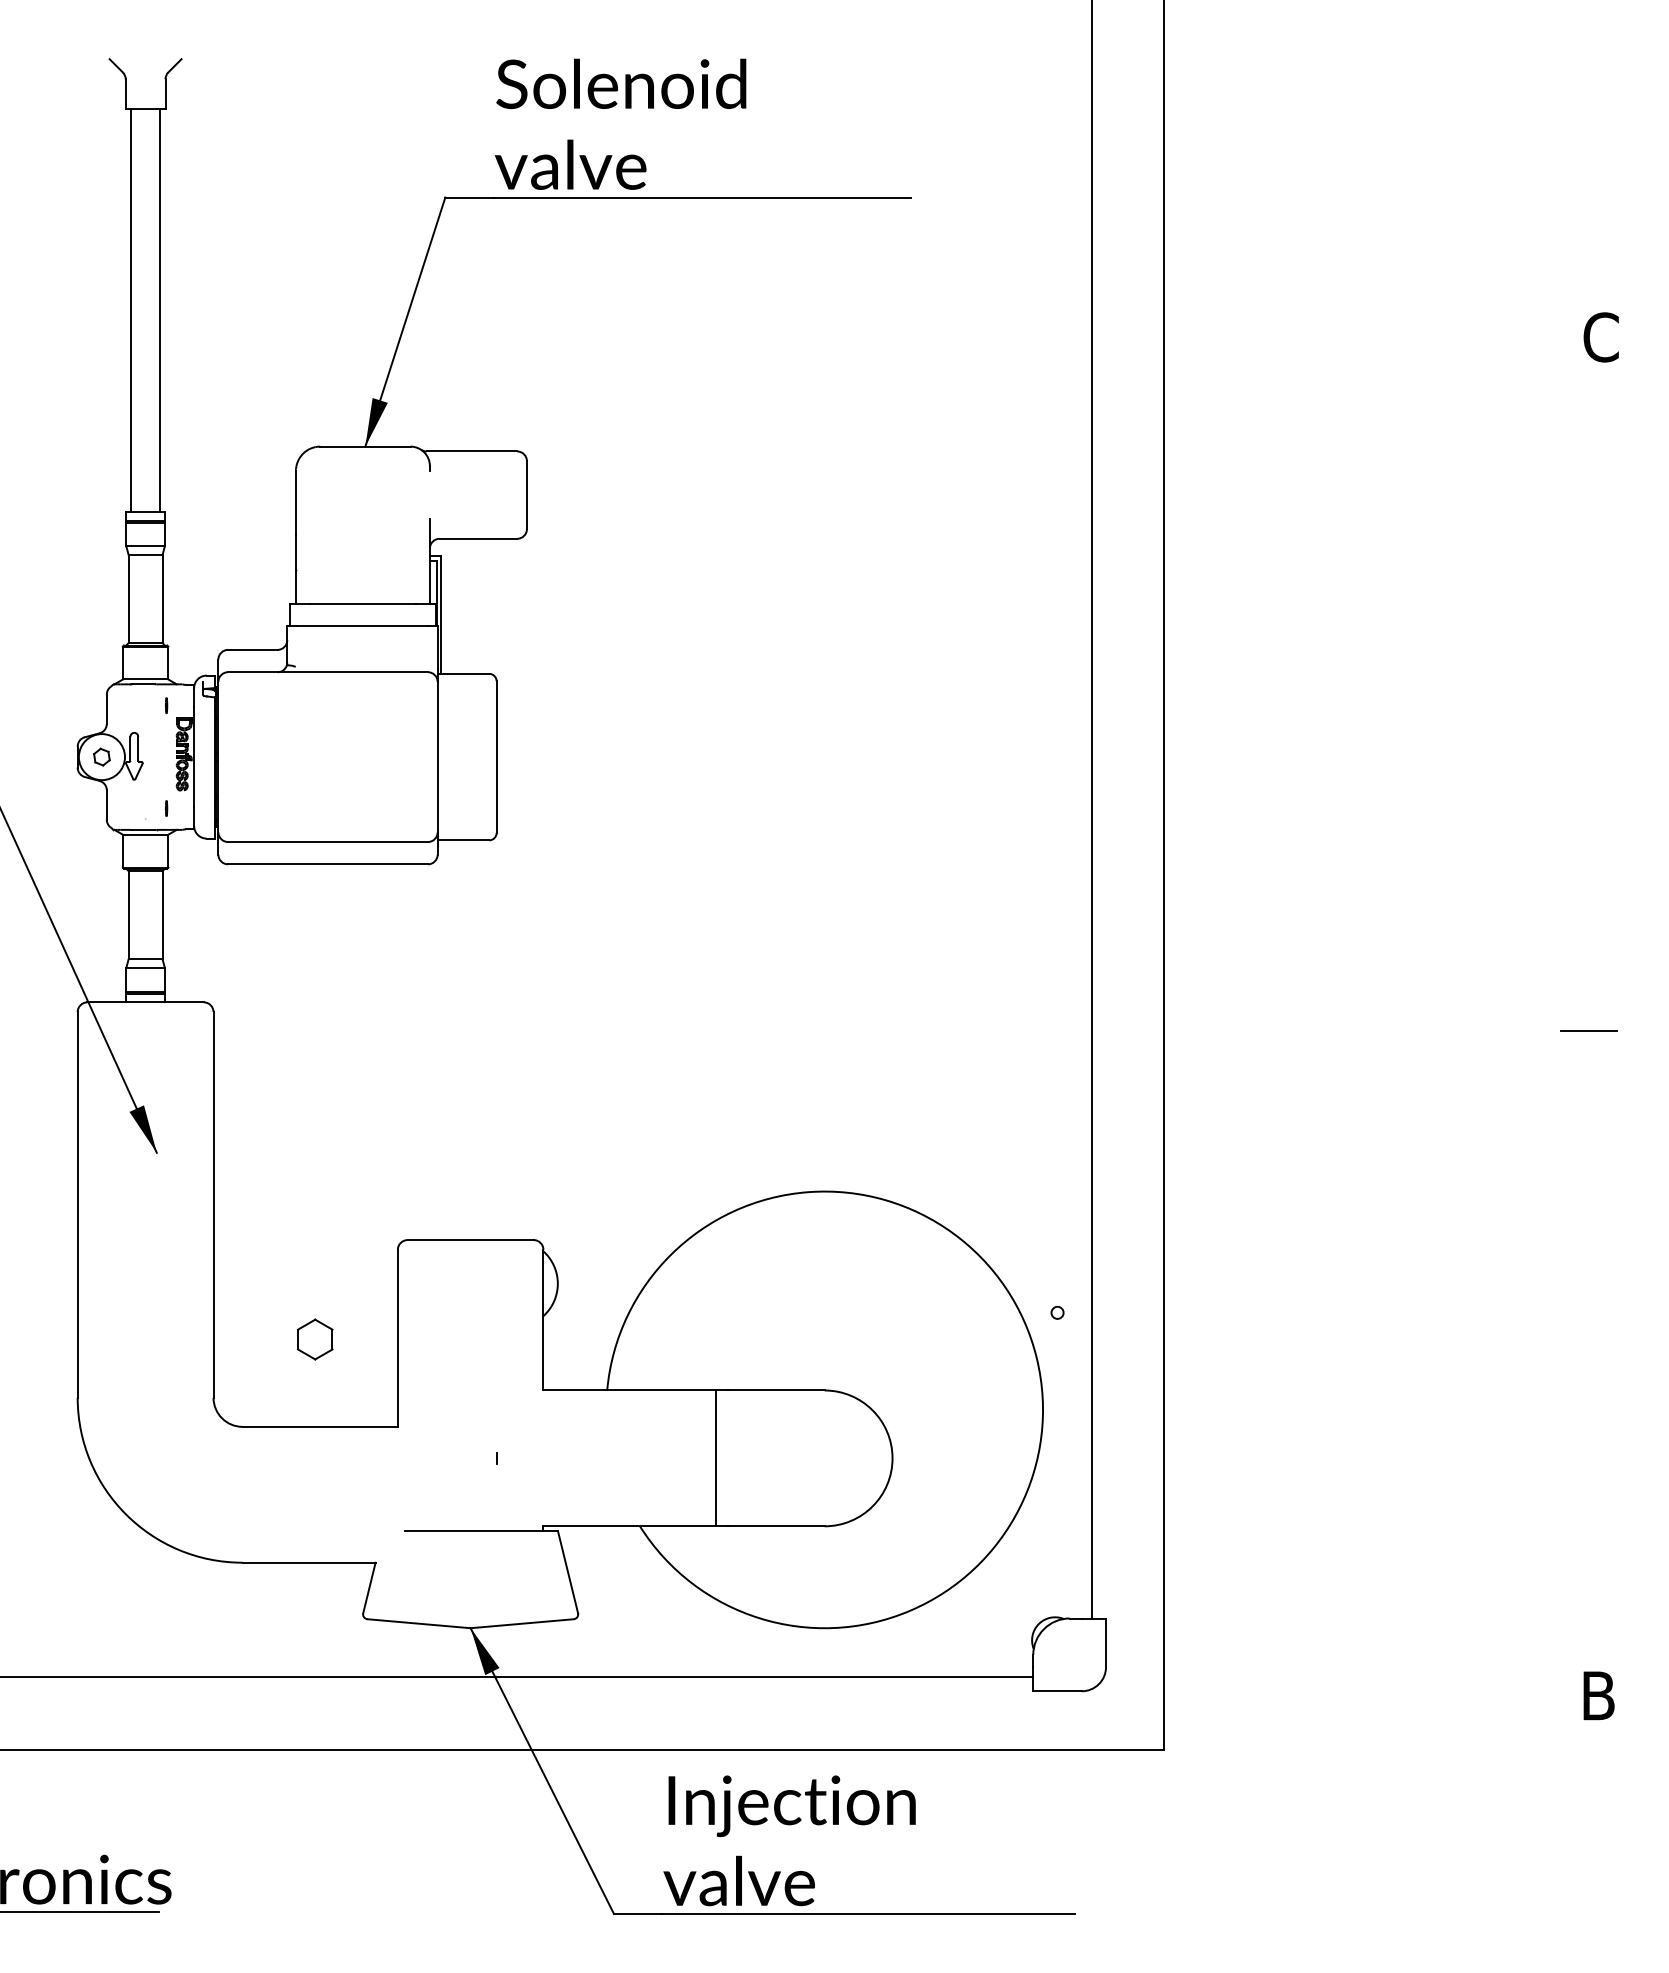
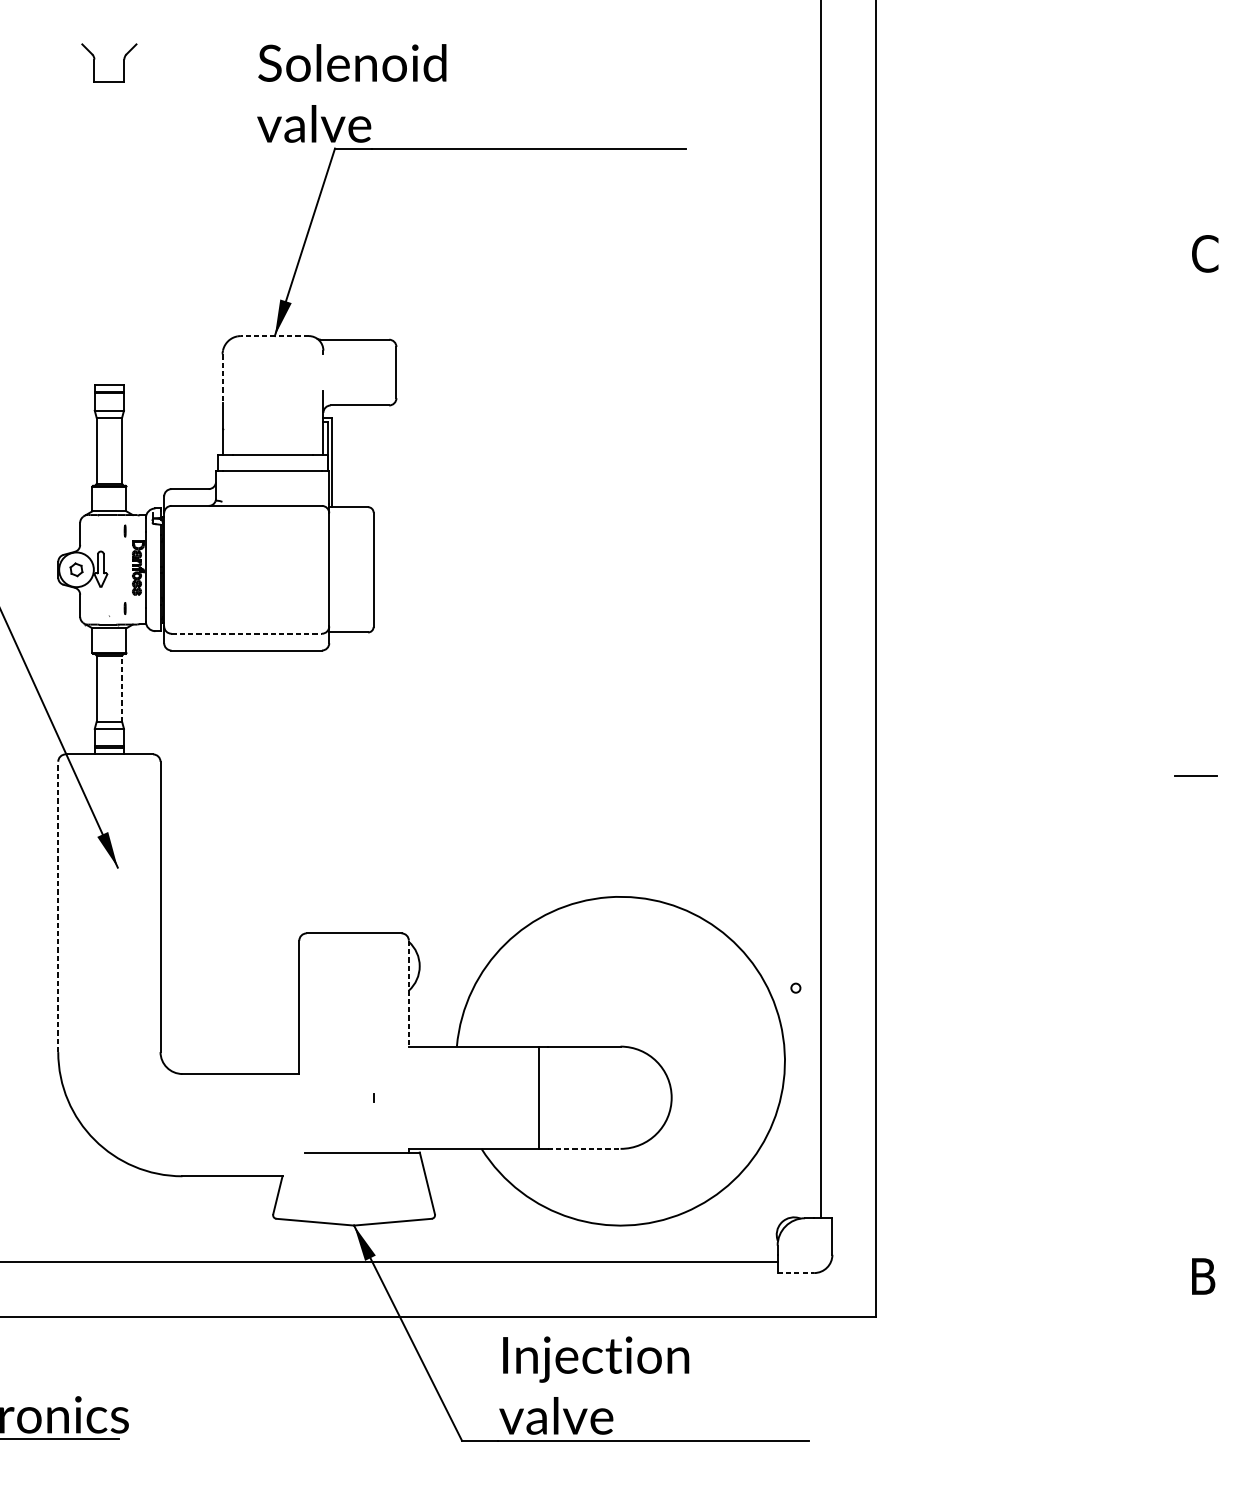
text: (620, 123) -> (351, 92), moved
line: (131, 310) -> (98, 233), removed
line: (160, 310) -> (120, 233), removed
line: (364, 446) -> (274, 335), solid -> dashed
line: (296, 503) -> (222, 378), solid -> dashed
line: (328, 842) -> (247, 634), solid -> dashed
line: (162, 914) -> (122, 688), solid -> dashed
line: (77, 1204) -> (58, 906), solid -> dashed
line: (543, 1320) -> (408, 993), solid -> dashed
part: (315, 1339) -> (237, 1008), removed
line: (776, 1526) -> (584, 1149), solid -> dashed
line: (1058, 1691) -> (796, 1273), solid -> dashed

